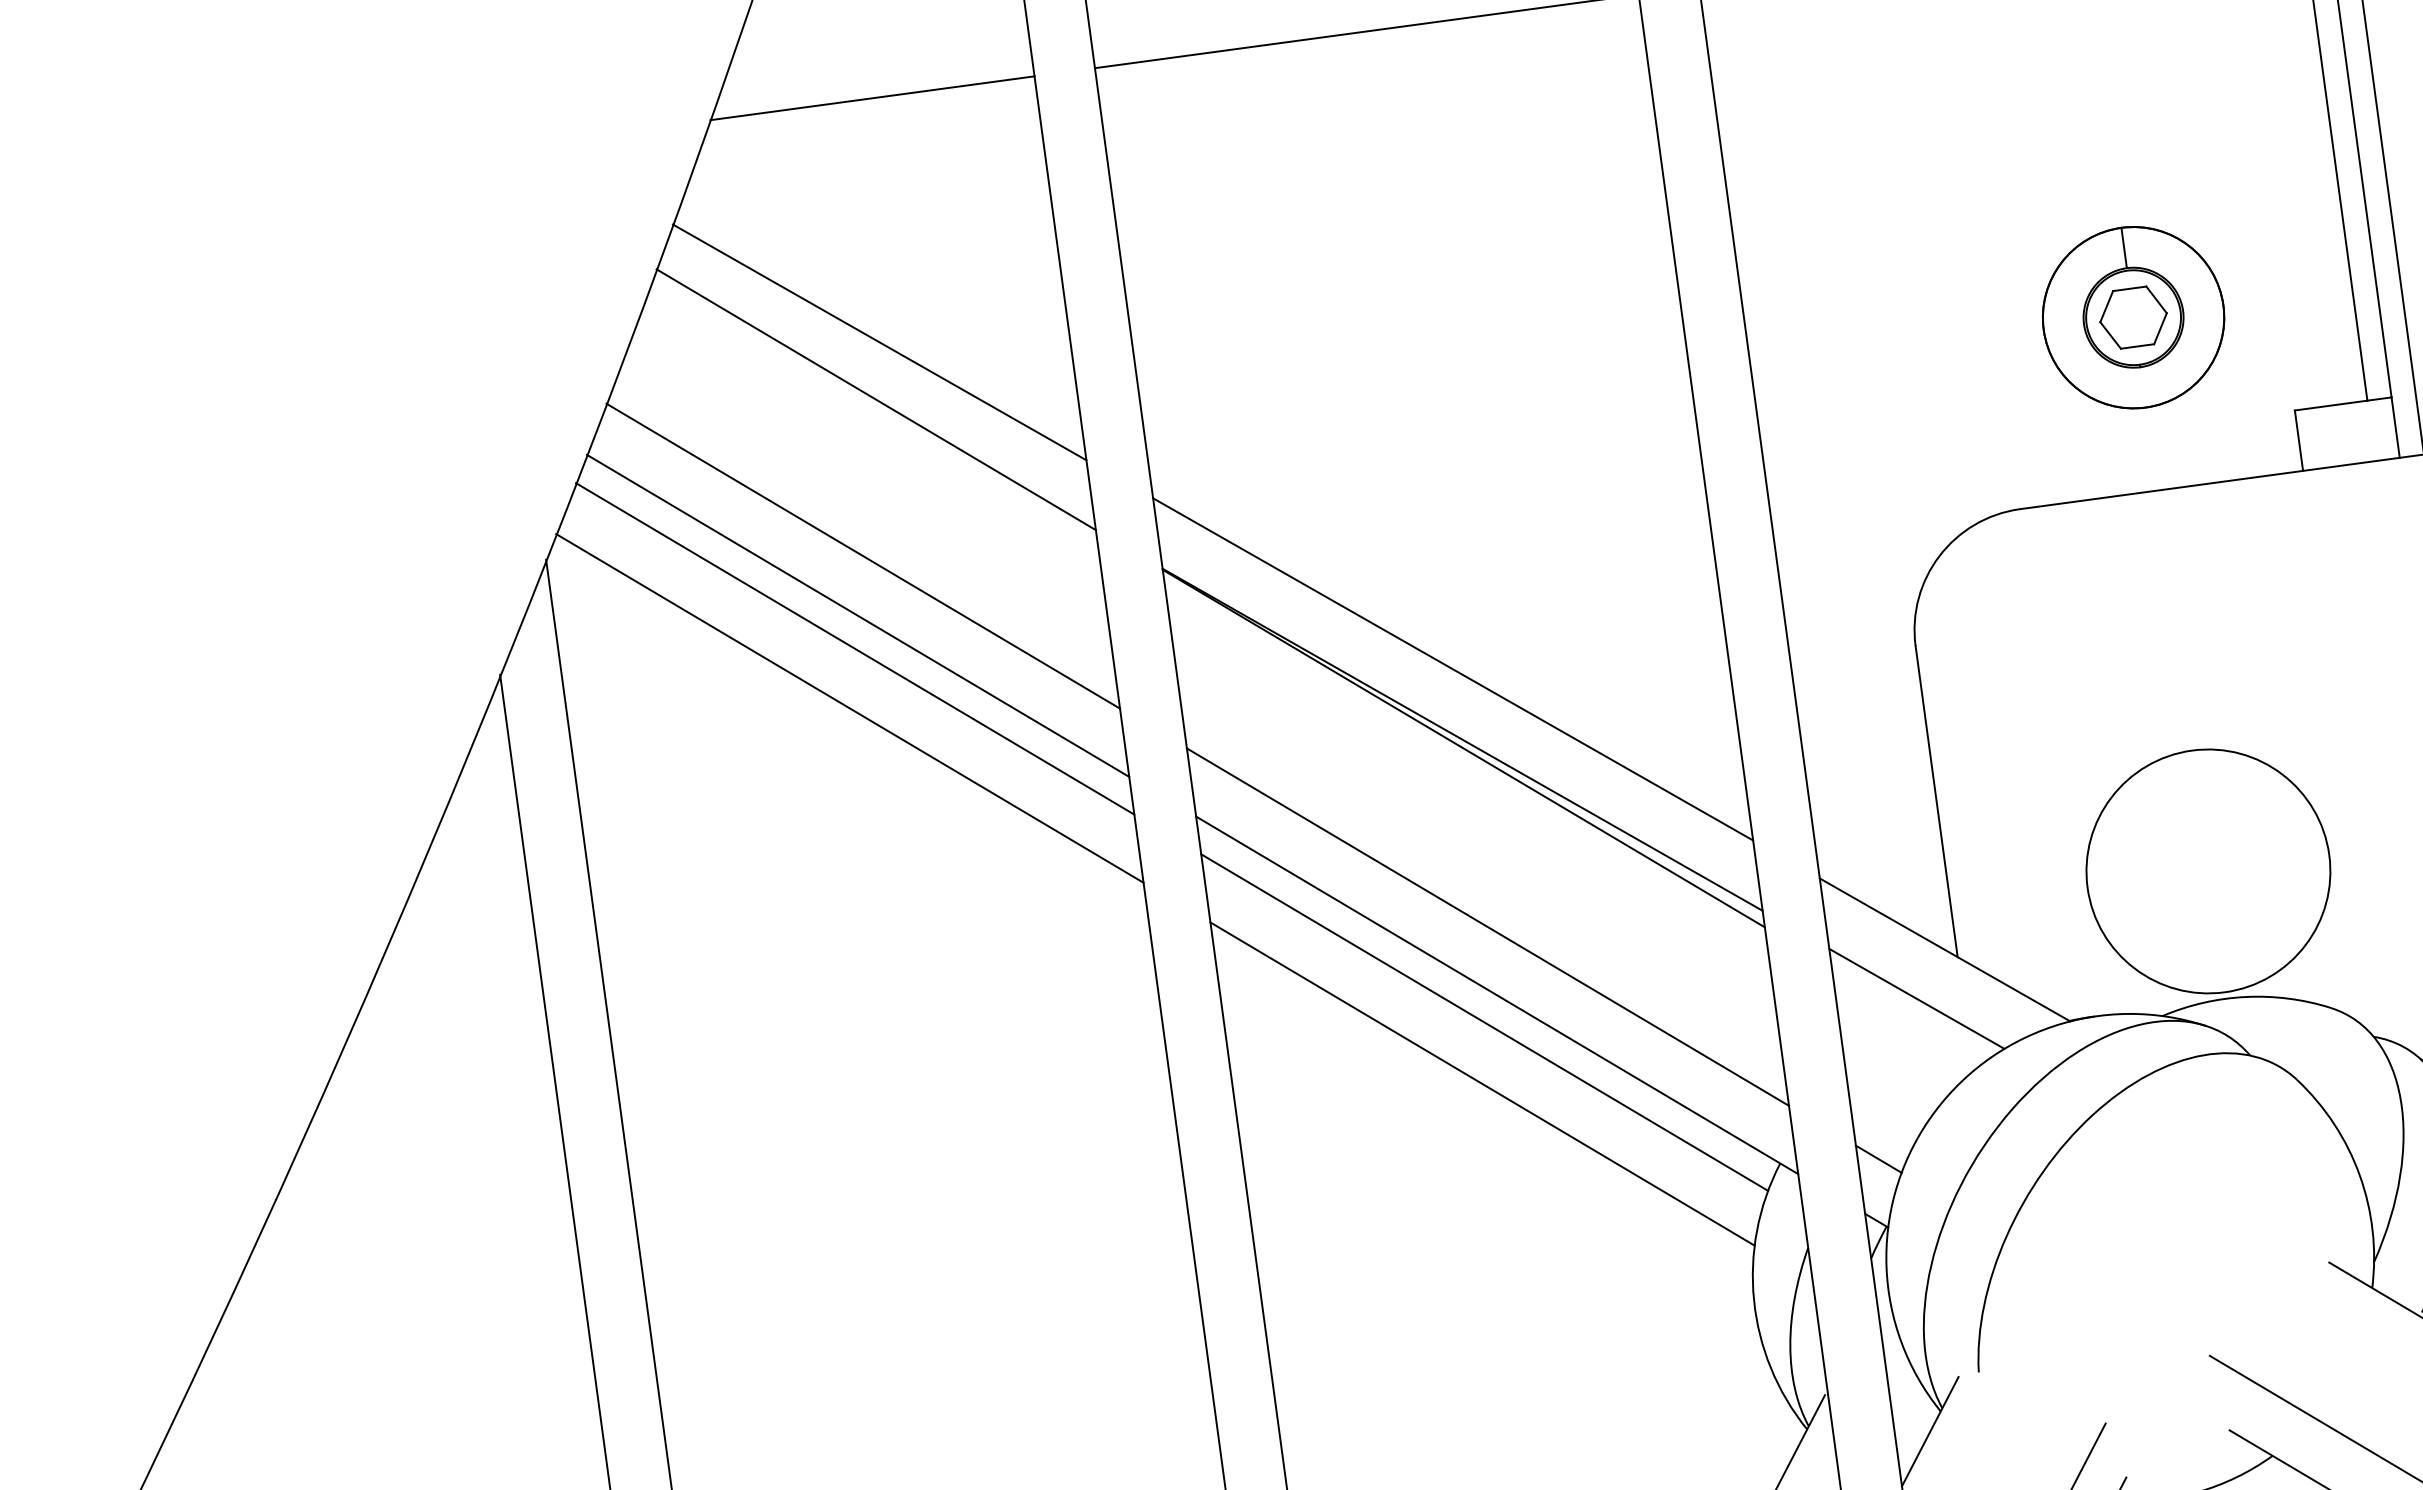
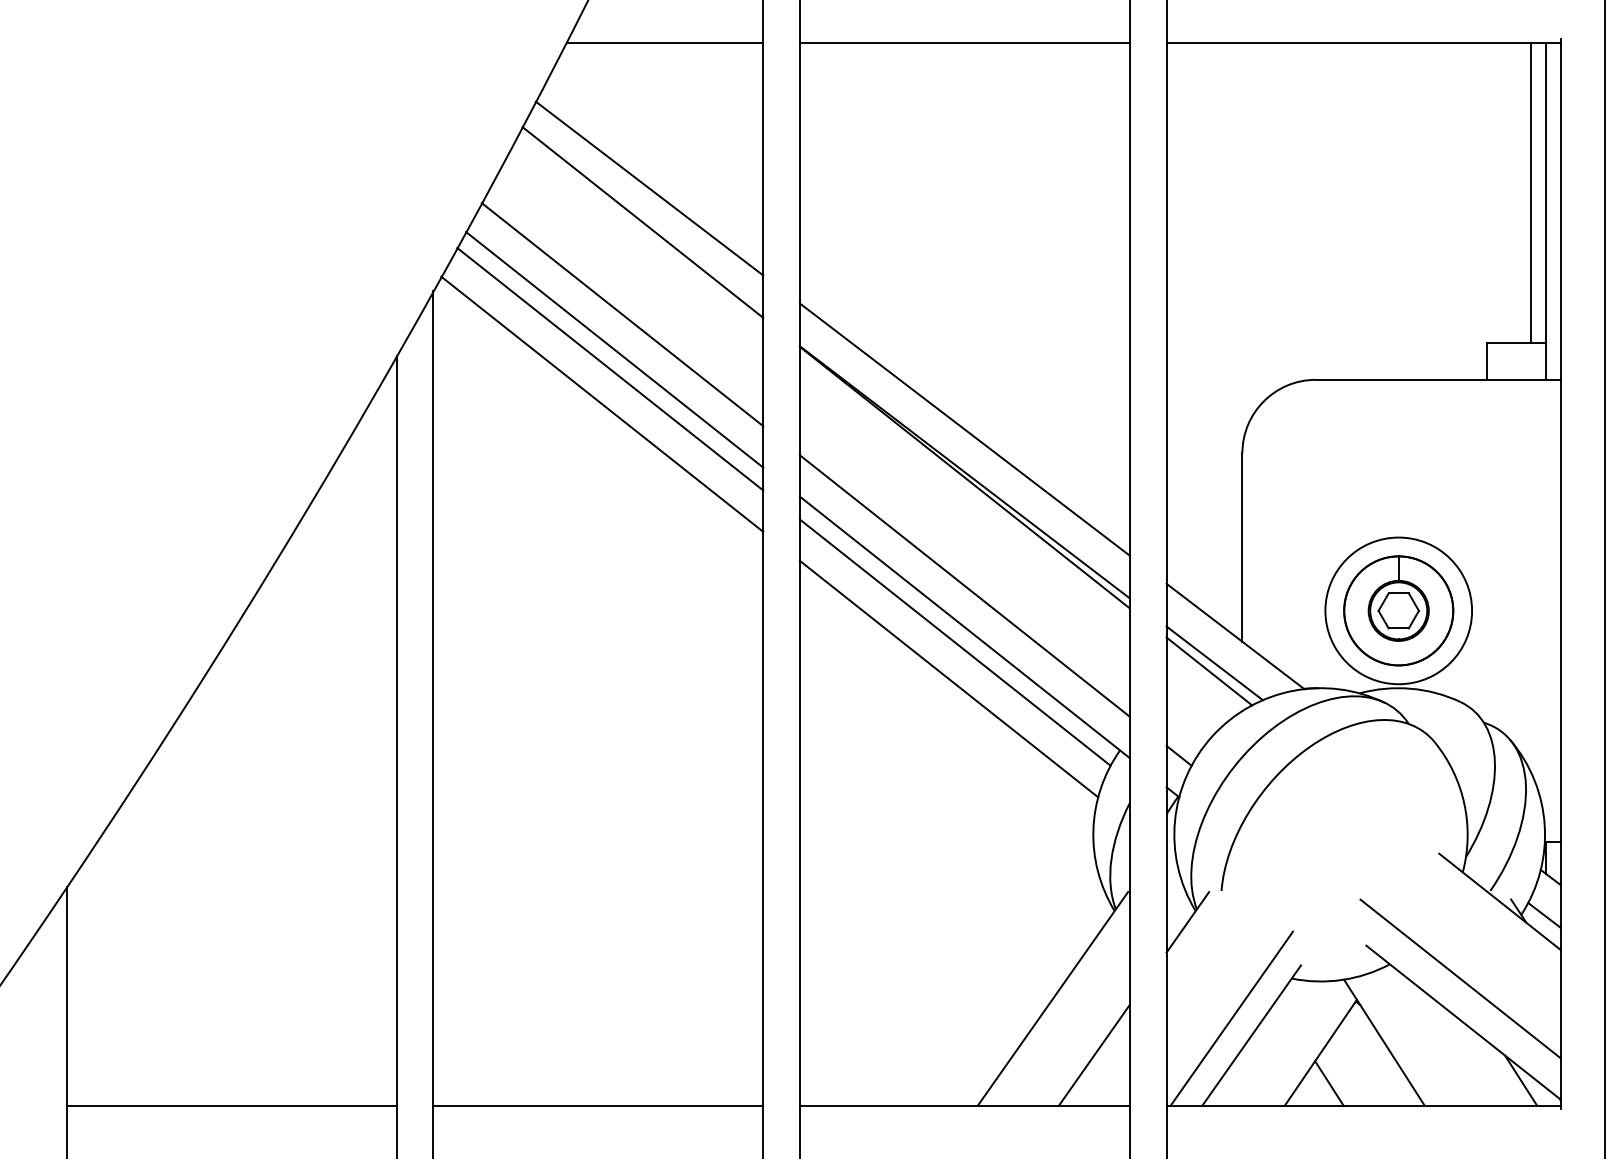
part: (2133, 317) -> (1398, 610), moved
line: (1910, 1013) -> (1209, 671), added

